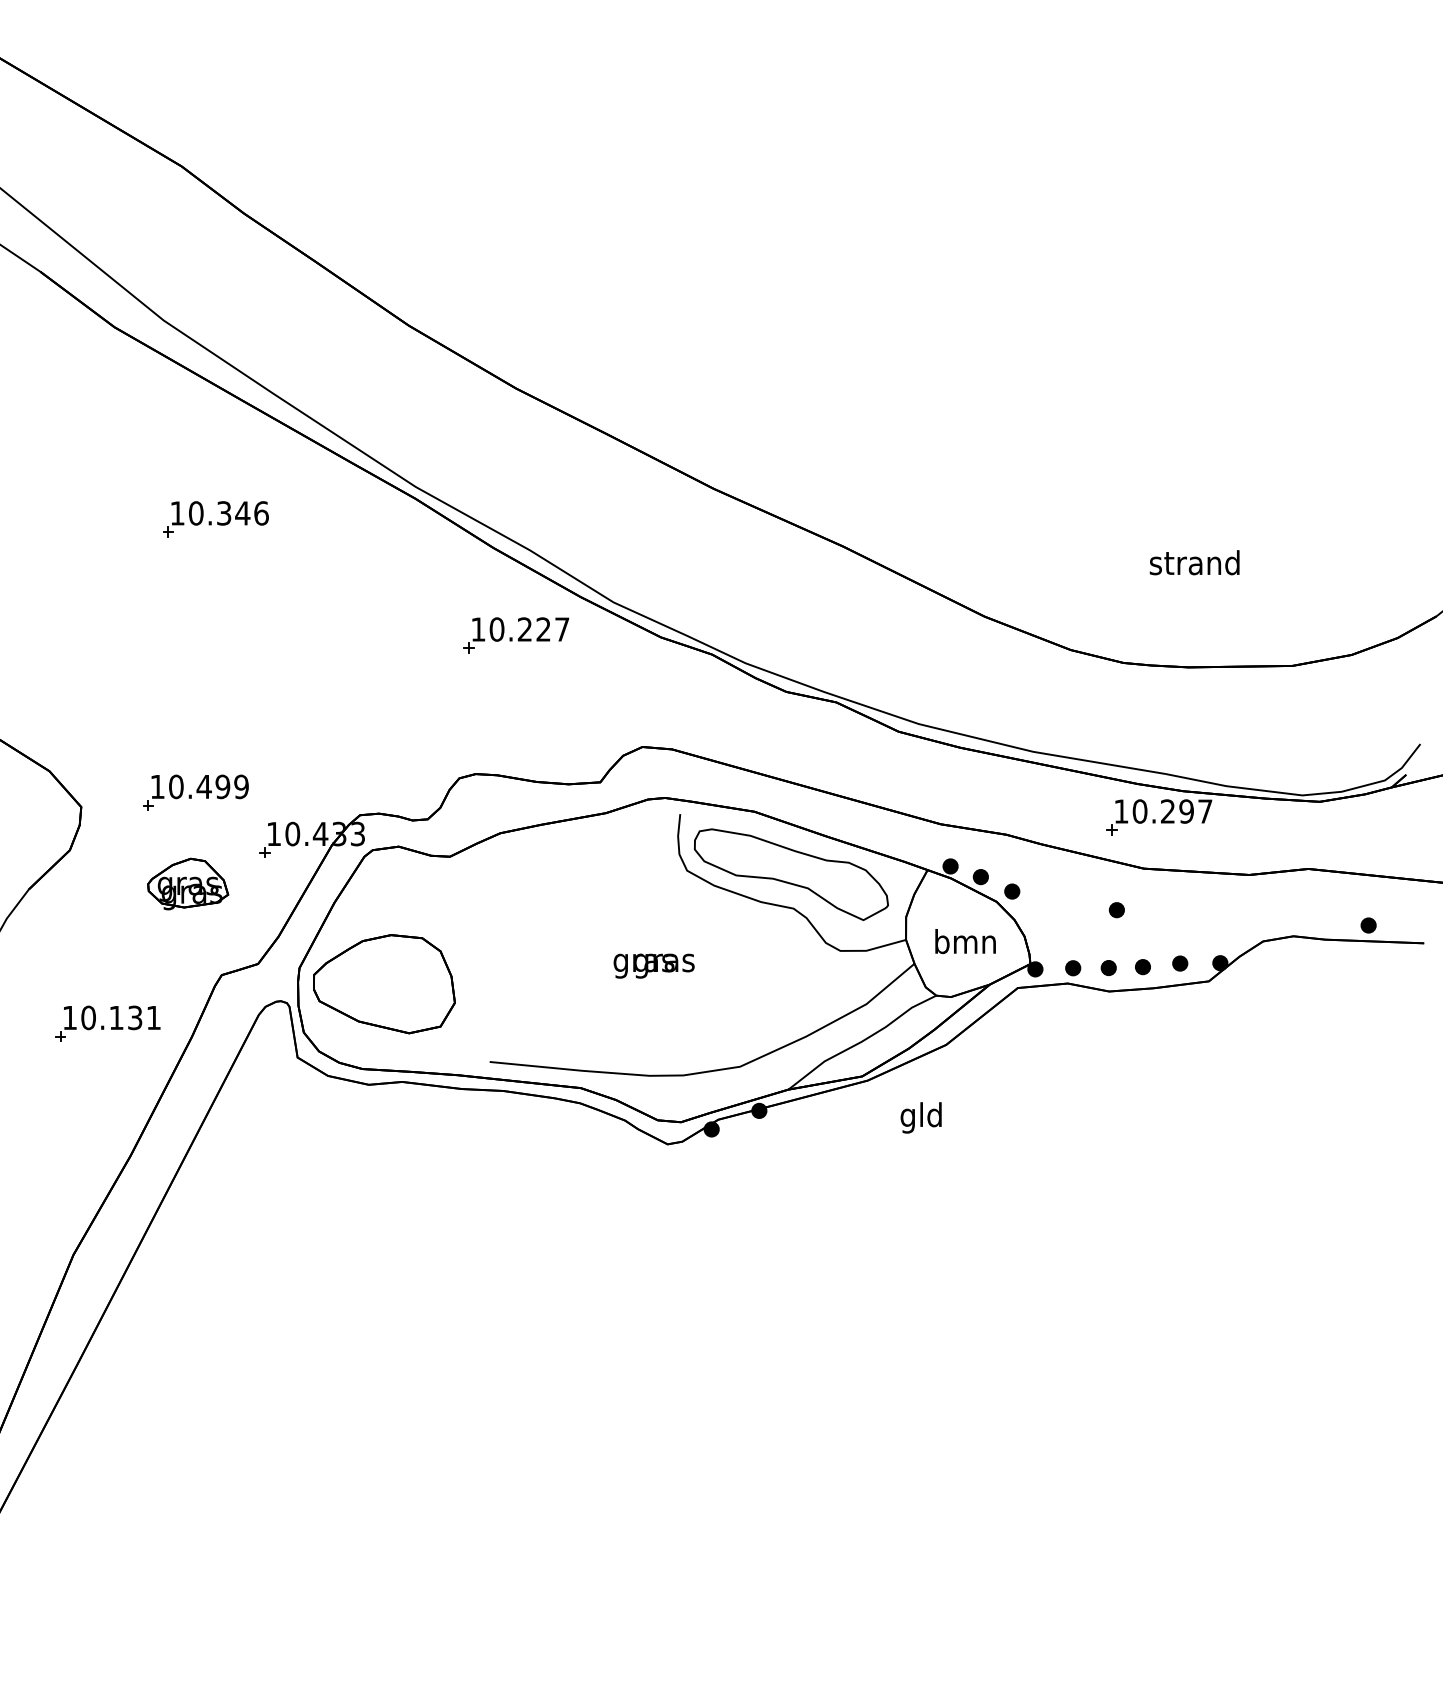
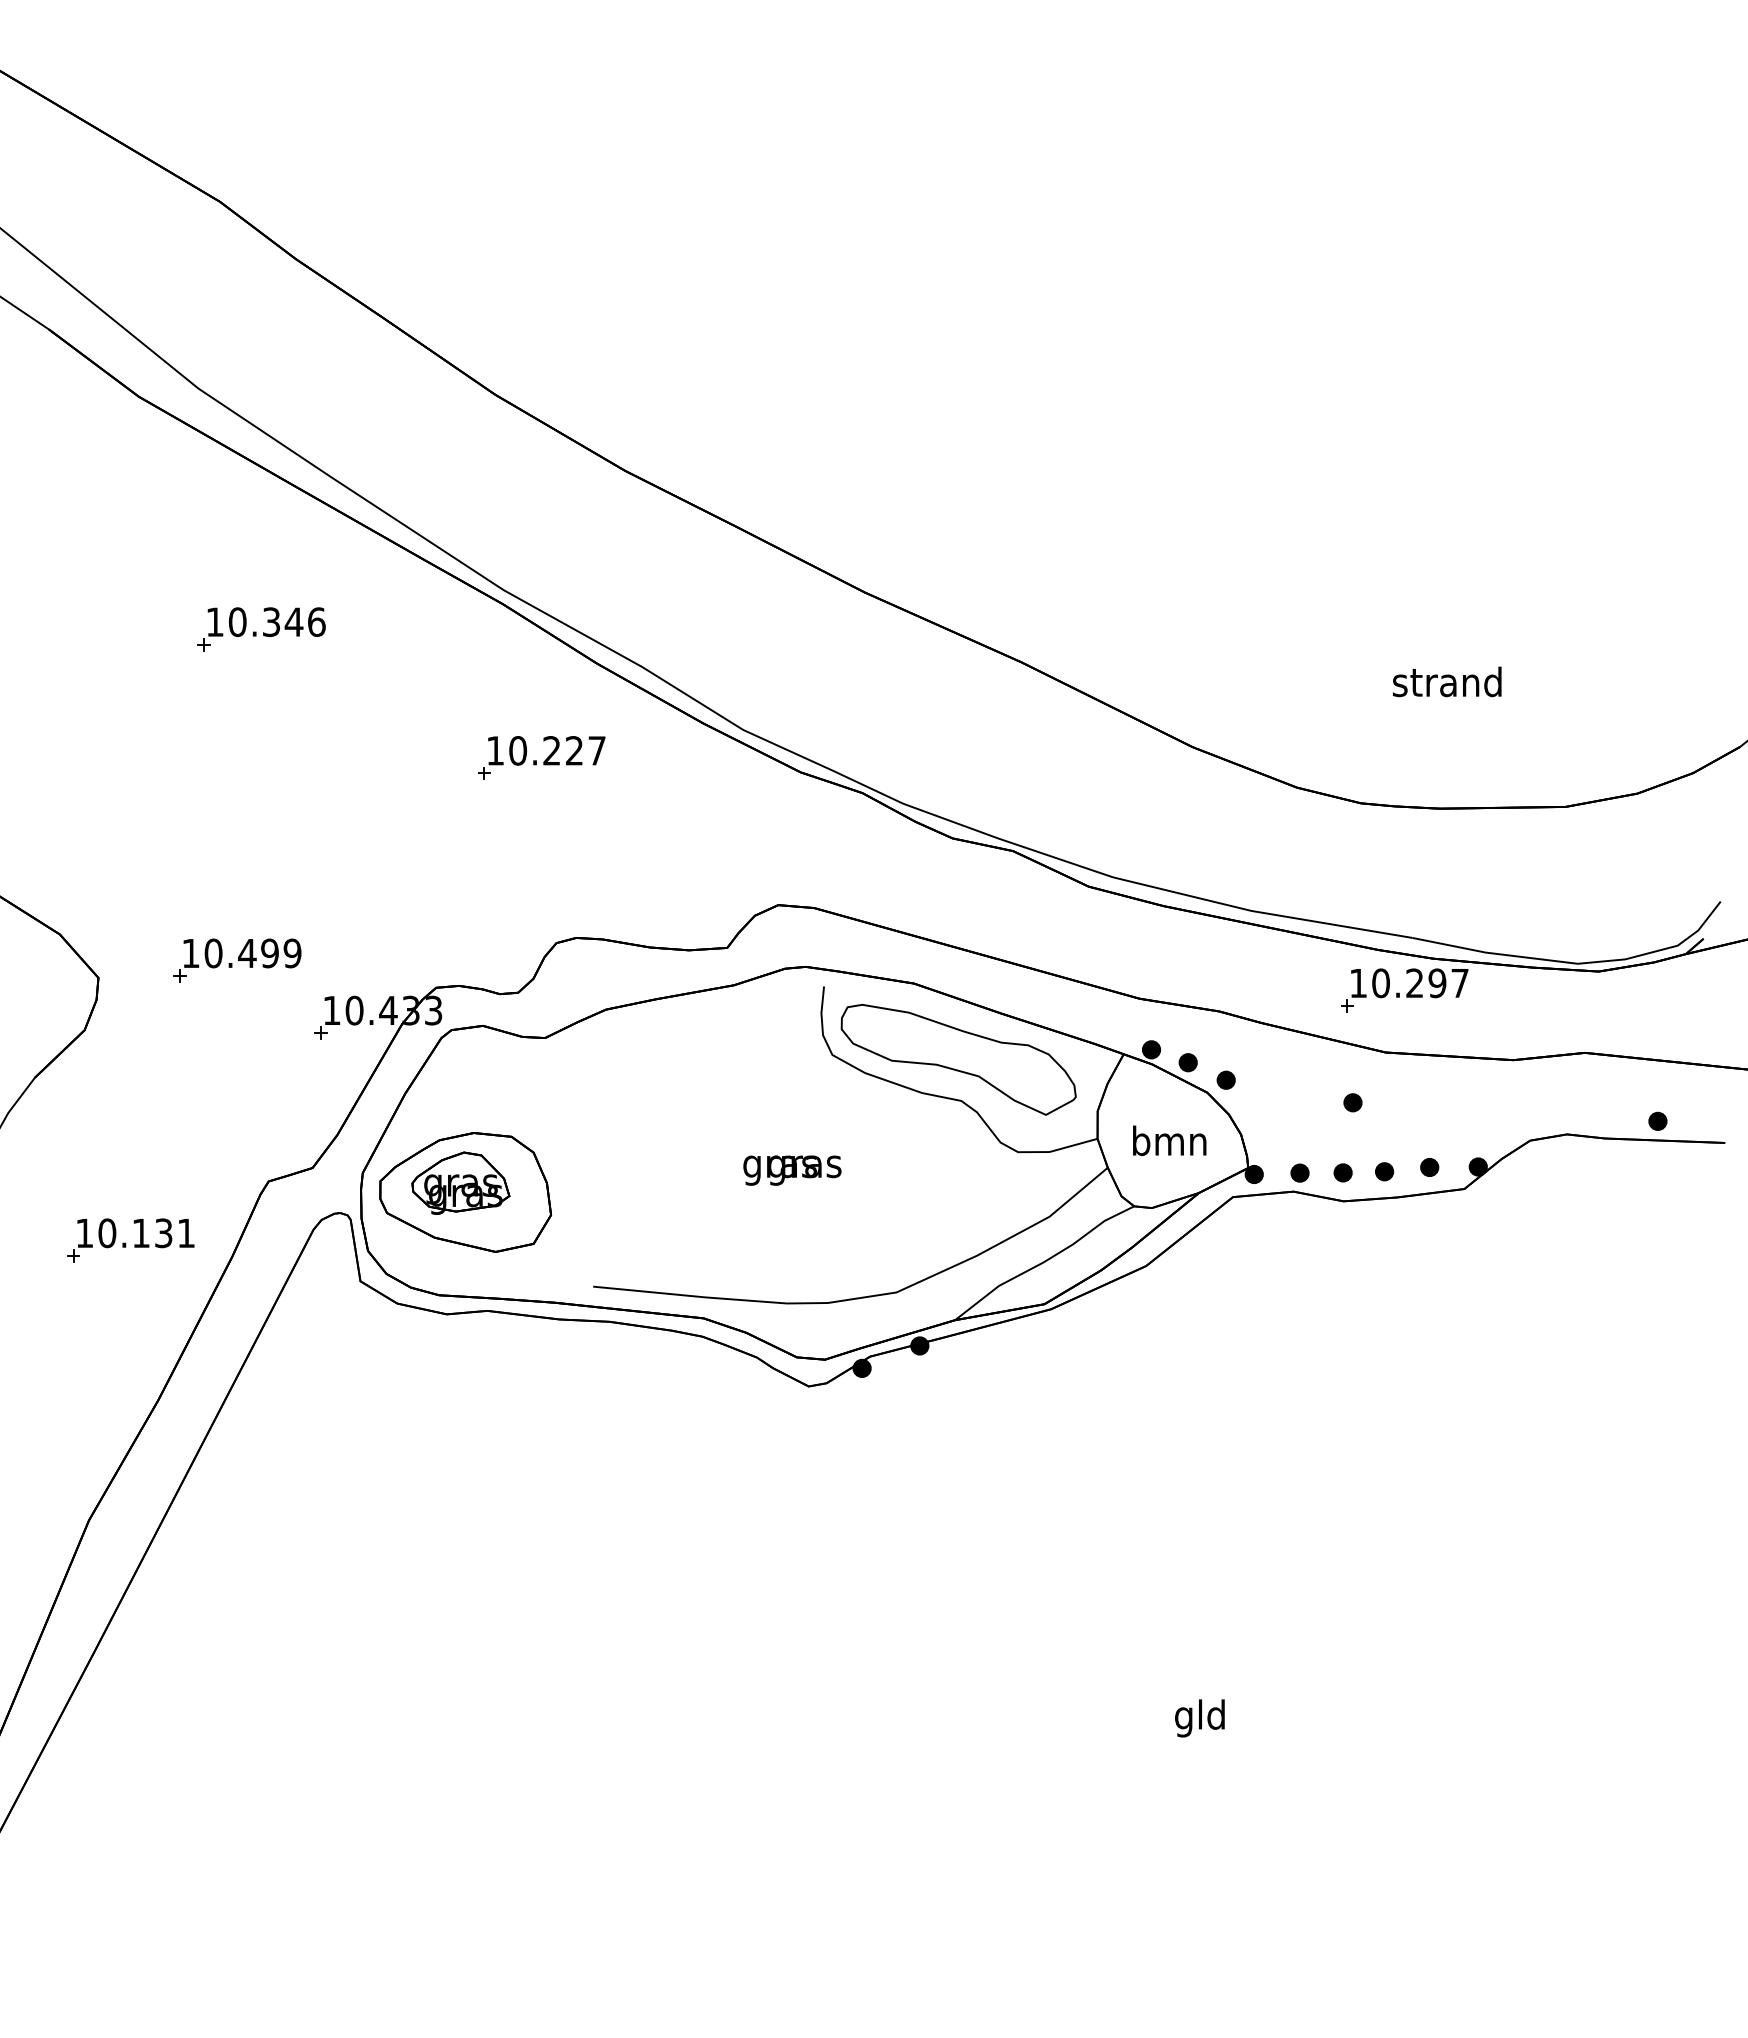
part: (516, 635) -> (541, 757), moved
part: (187, 883) -> (460, 1182), moved
text: (920, 1117) -> (1199, 1718), moved

